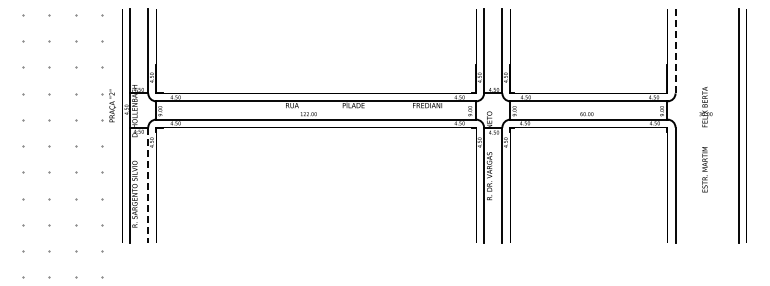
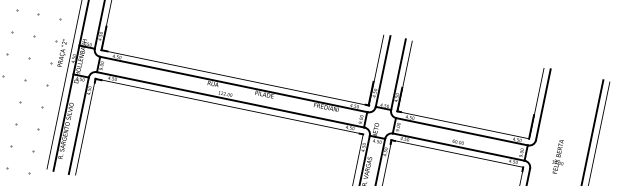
line: (675, 51) -> (543, 105), dashed -> solid
line: (148, 185) -> (79, 125), dashed -> solid

